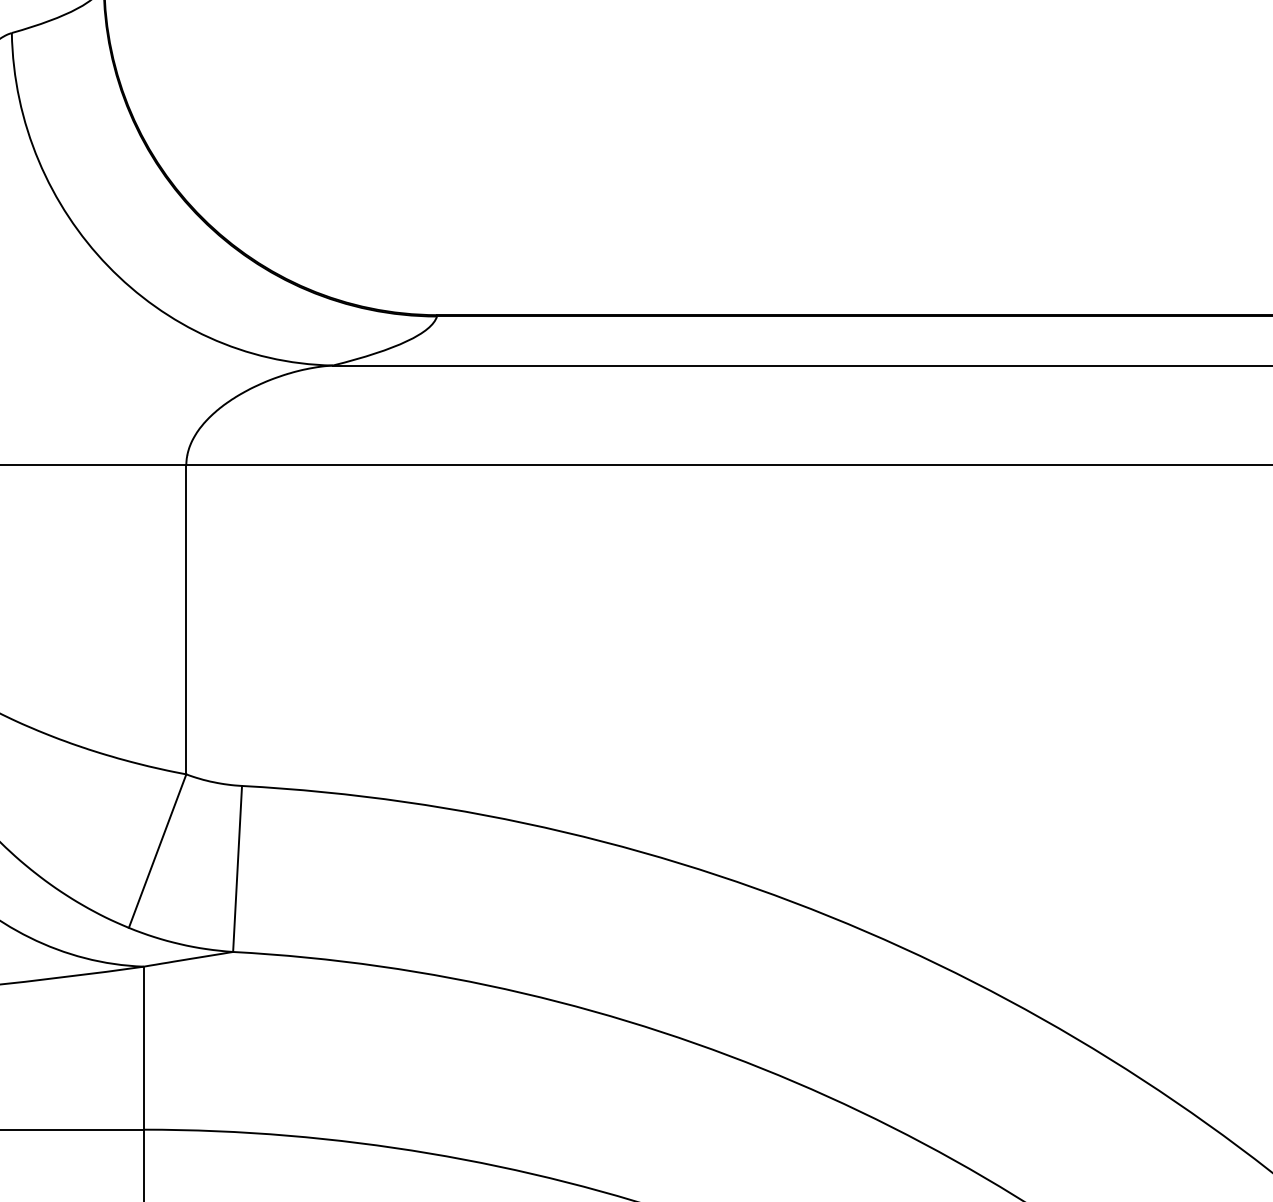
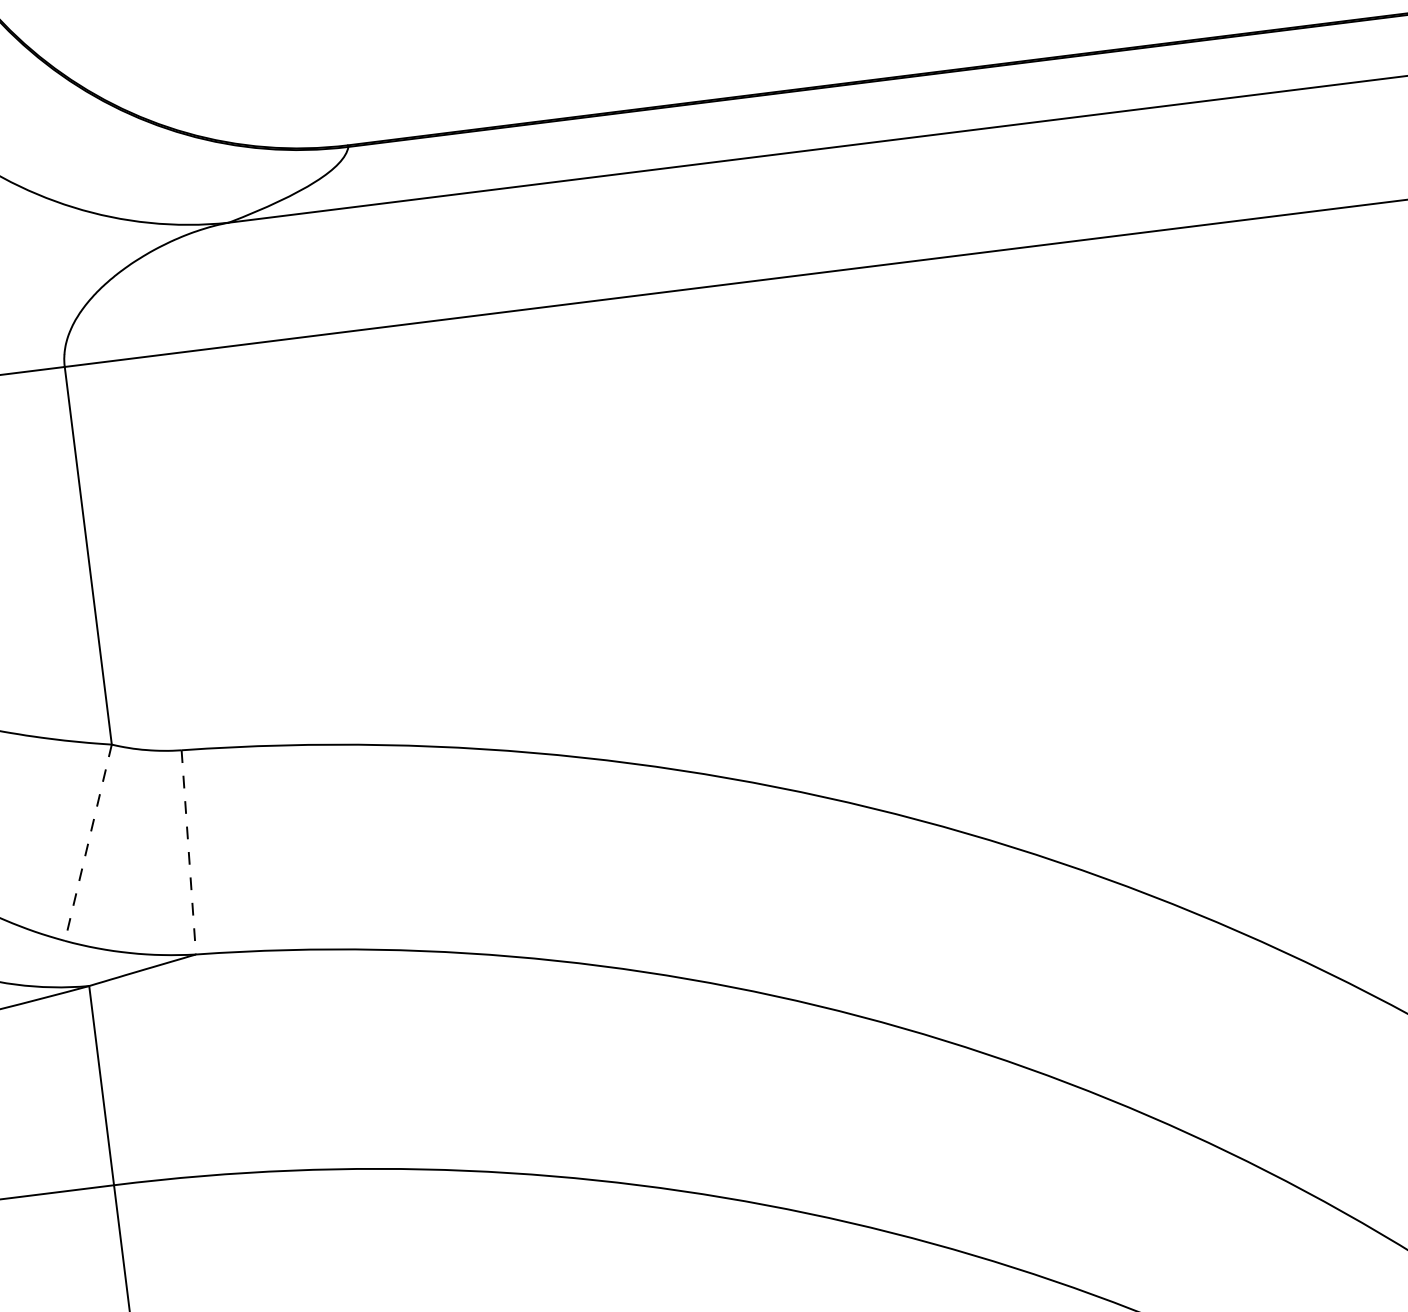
line: (157, 851) -> (88, 843), solid -> dashed
line: (237, 869) -> (188, 853), solid -> dashed

